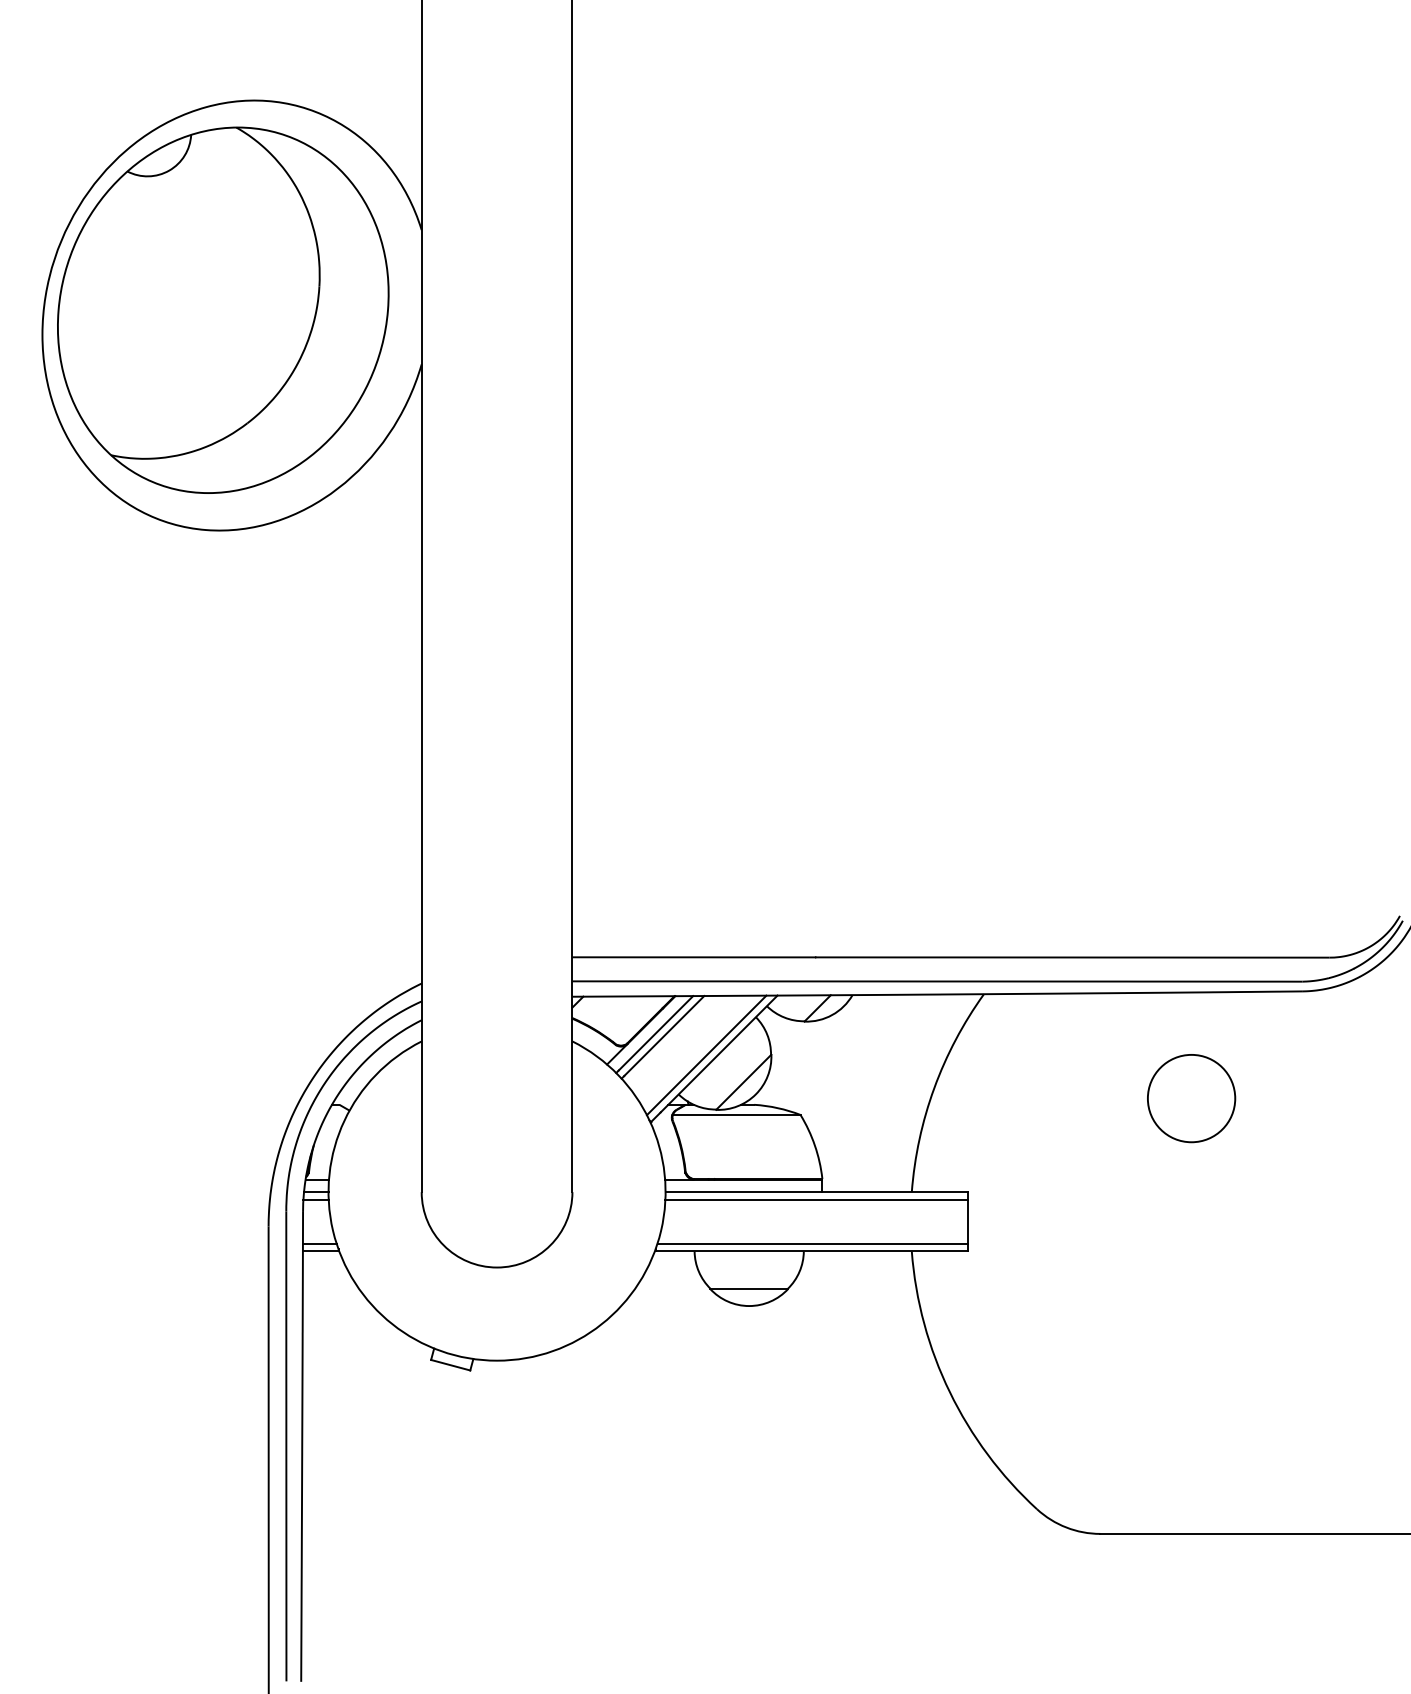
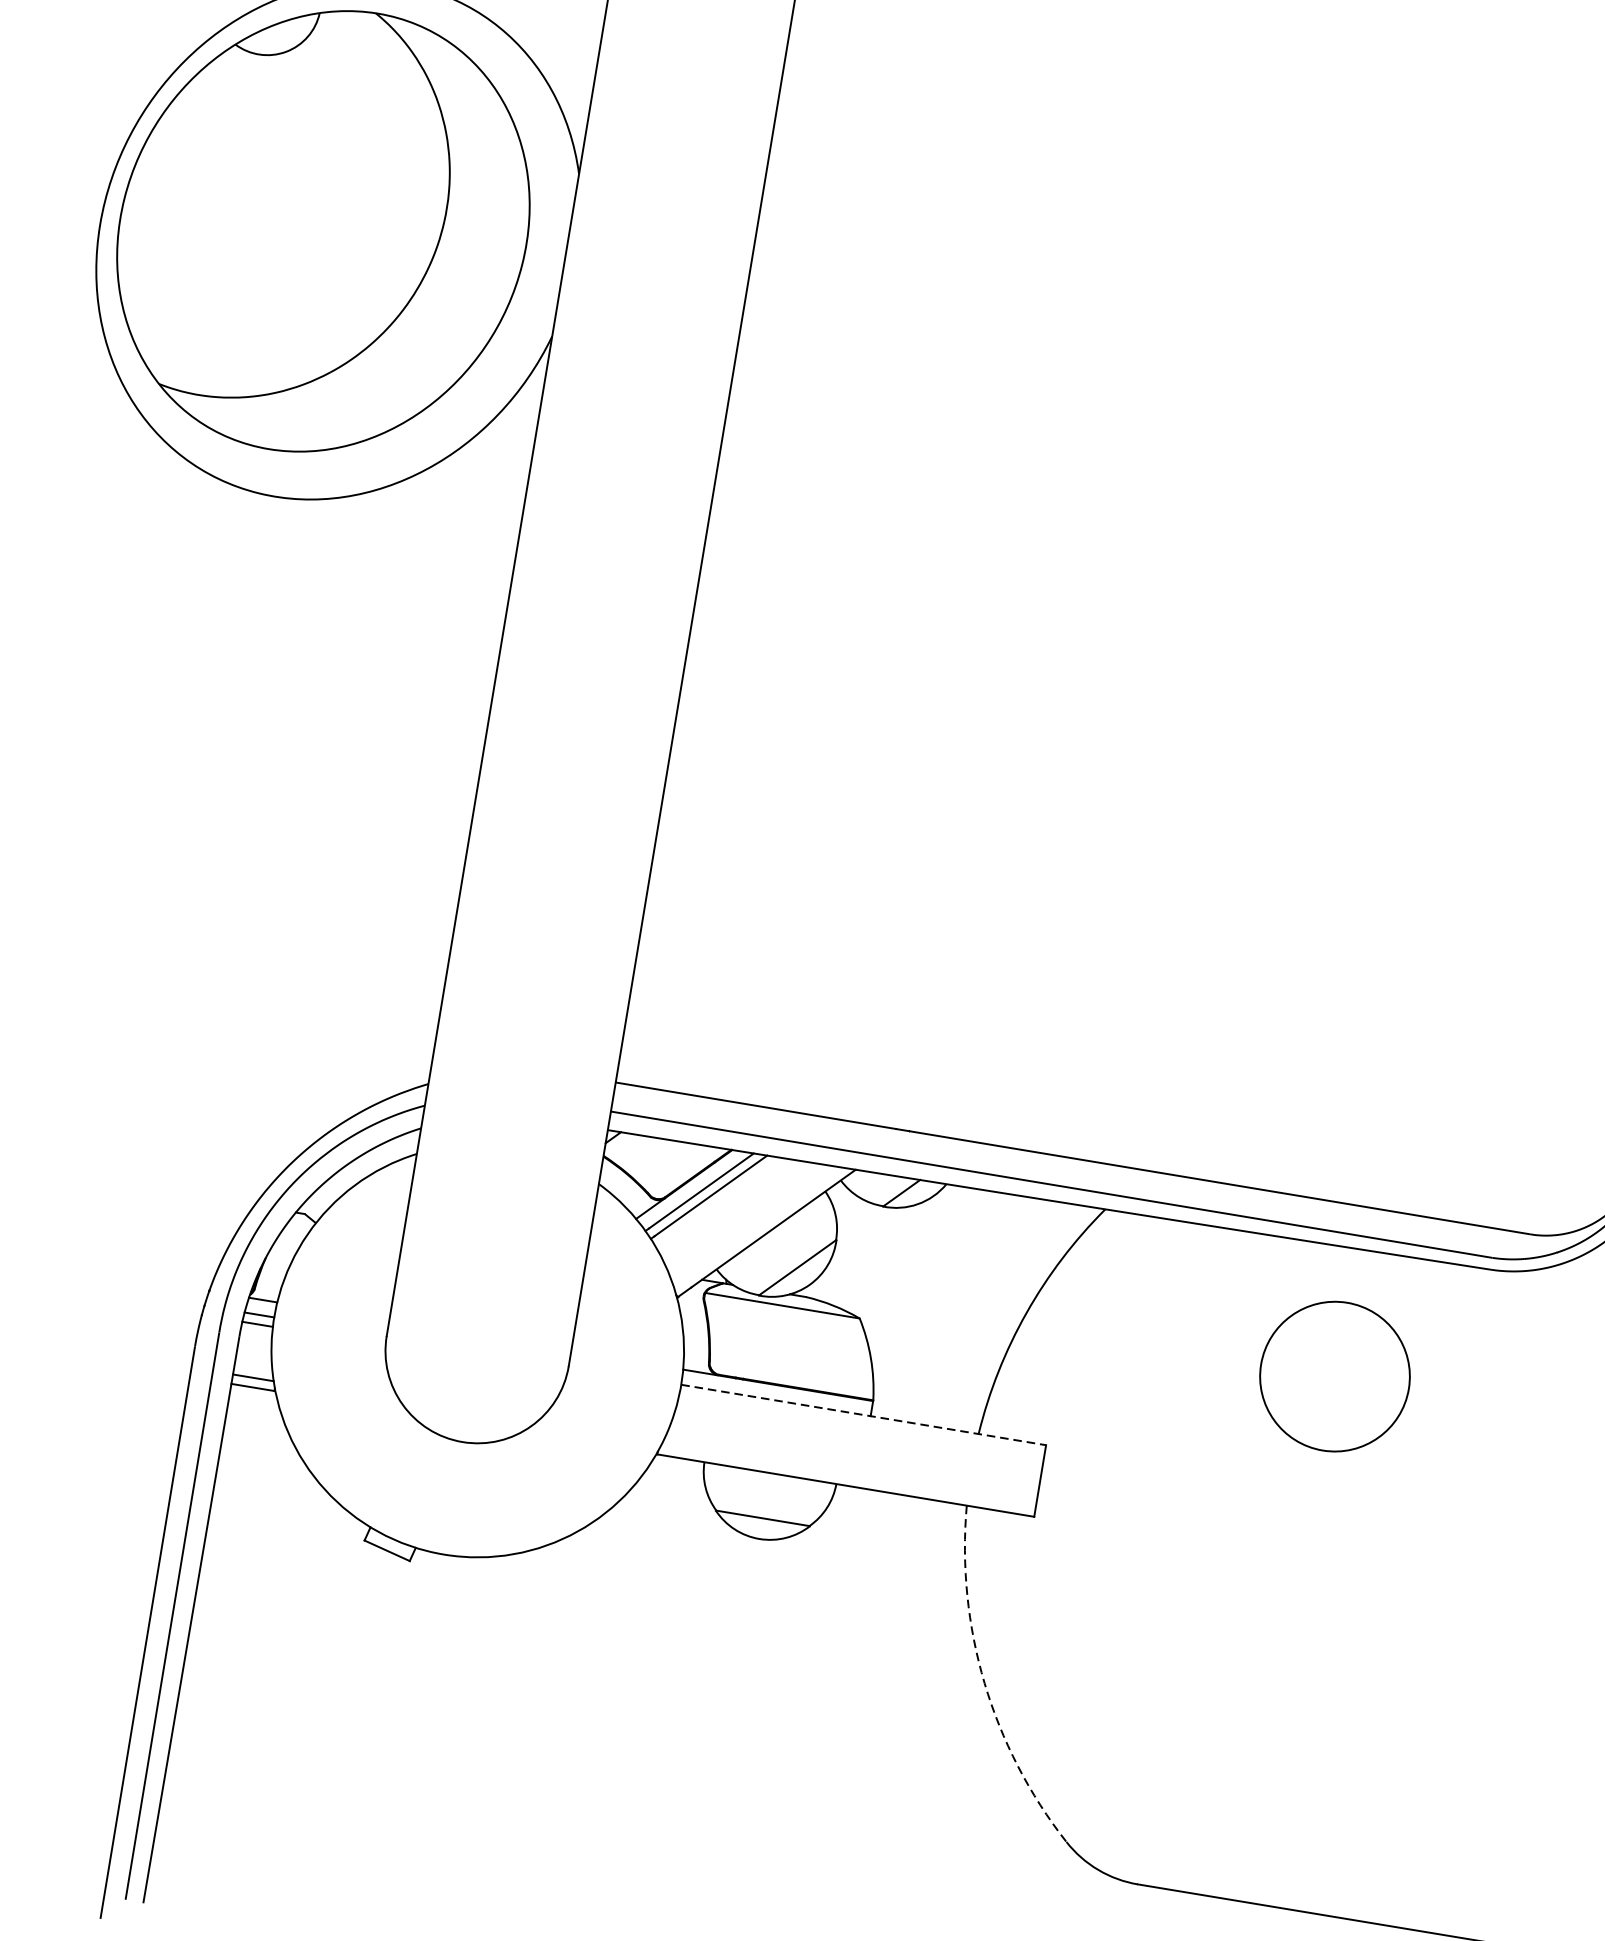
line: (706, 1055) -> (758, 1227), removed
circle: (1191, 1098) -> (1335, 1376), size x1.4
line: (817, 1192) -> (864, 1415), solid -> dashed
line: (816, 1200) -> (861, 1425), removed
line: (812, 1243) -> (848, 1476), removed
arc: (949, 1392) -> (984, 1683), solid -> dashed

